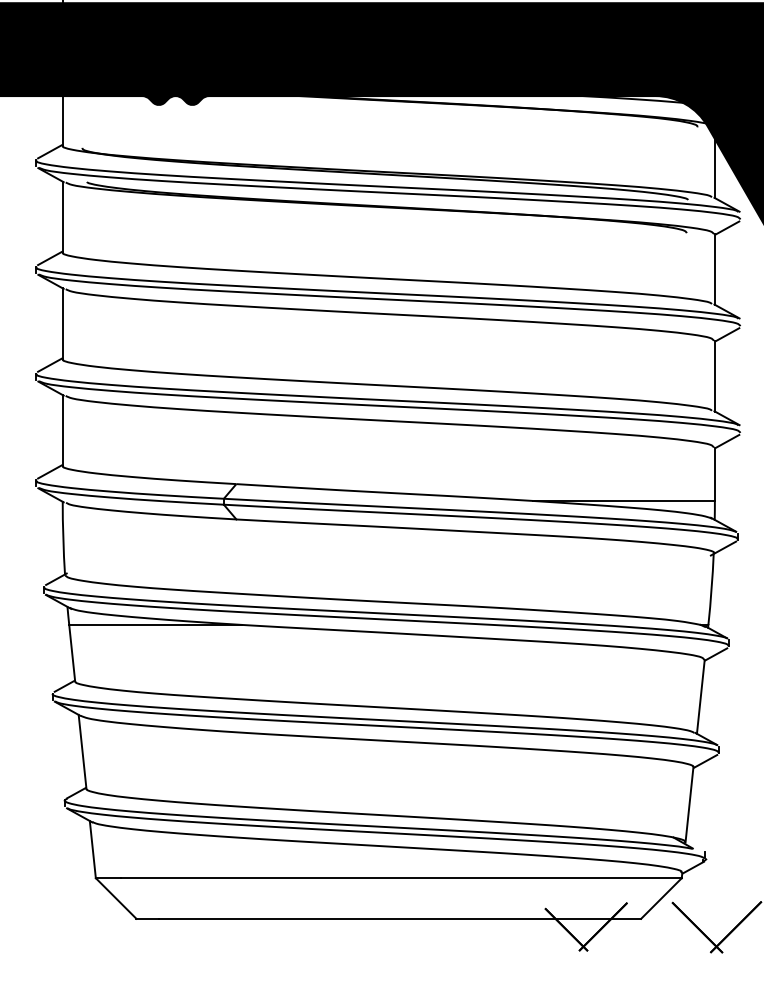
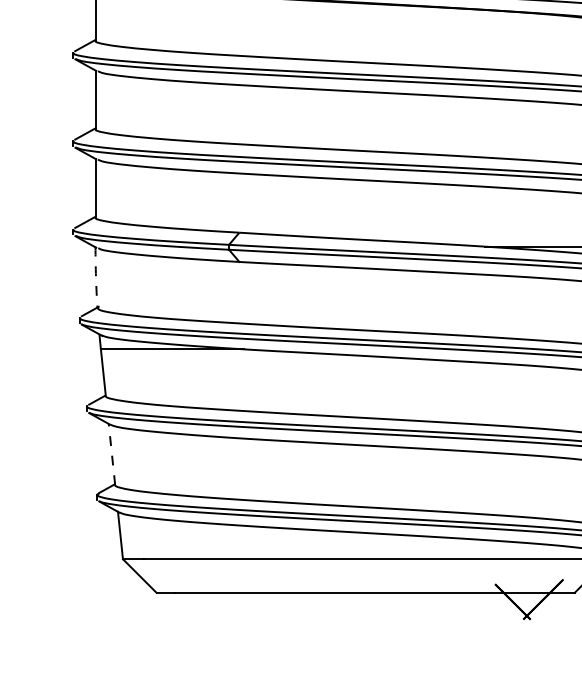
arc: (63, 538) -> (96, 277), solid -> dashed
line: (82, 751) -> (111, 454), solid -> dashed

